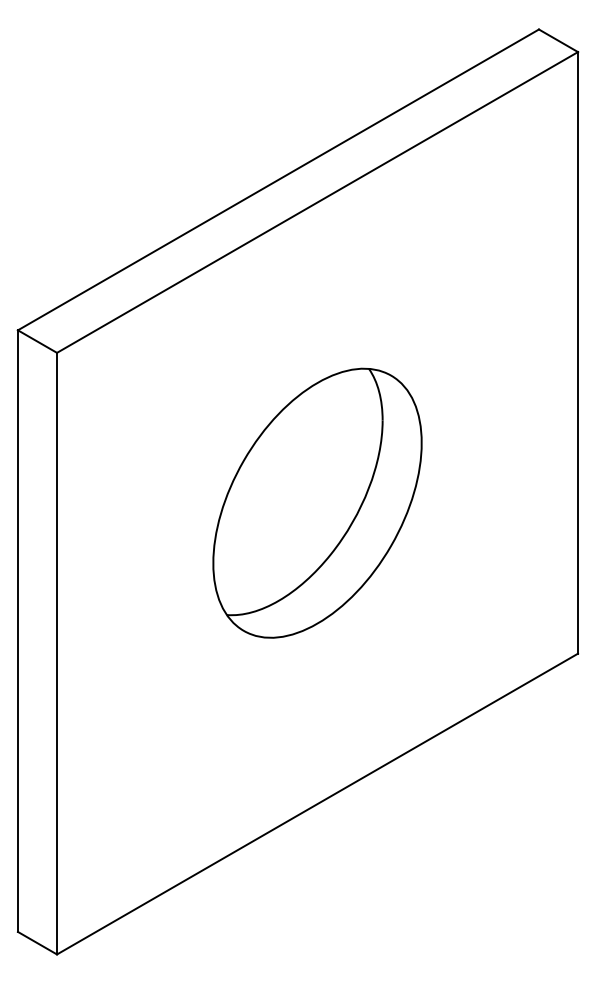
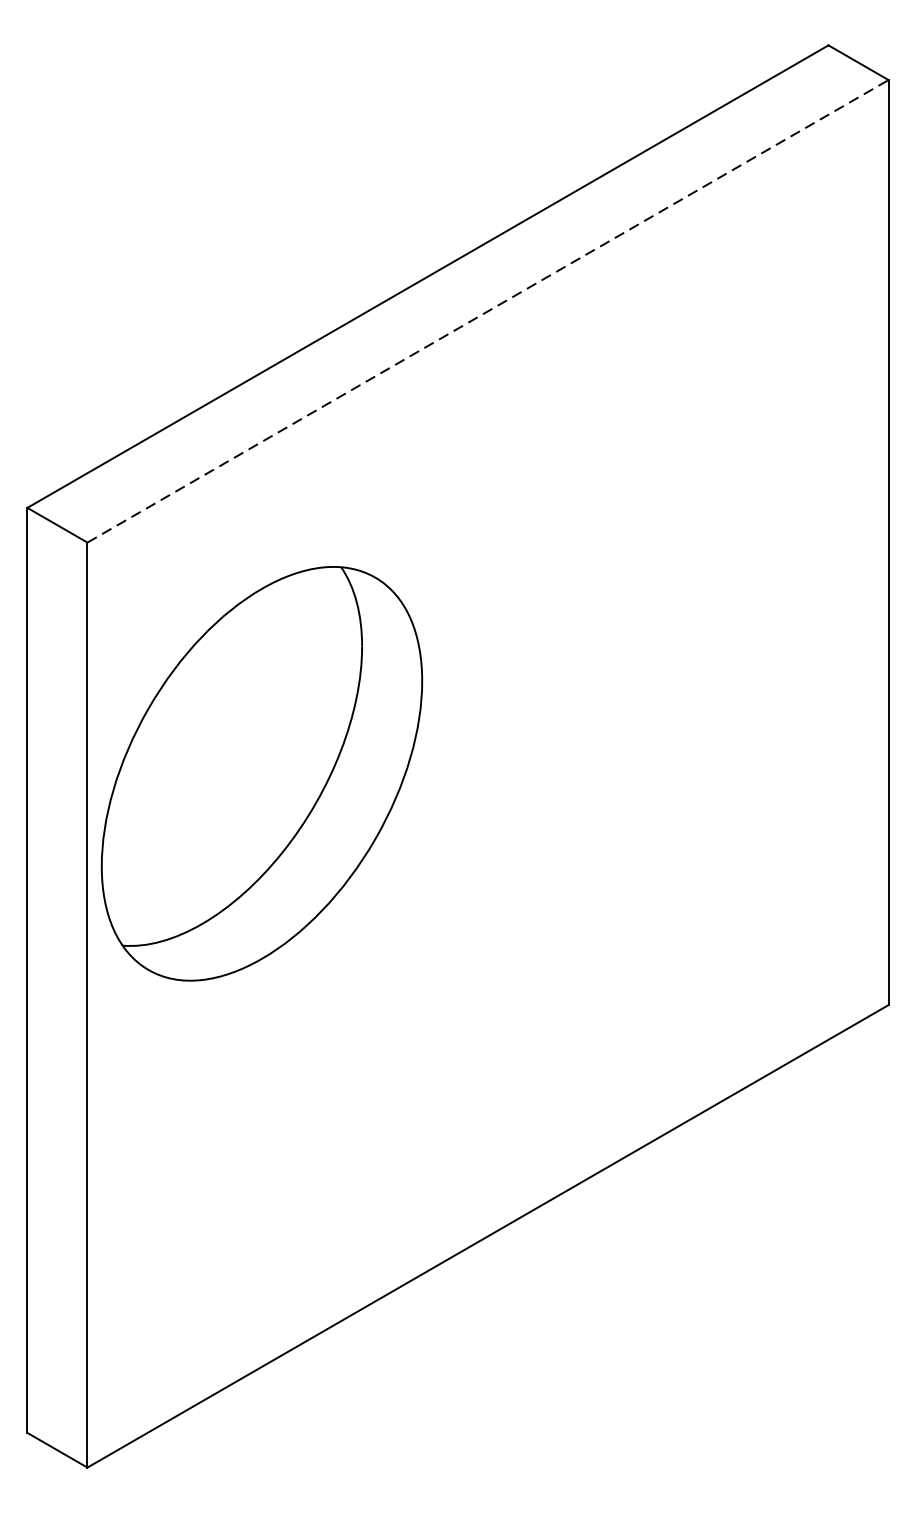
line: (317, 202) -> (487, 311), solid -> dashed
part: (317, 502) -> (261, 772), moved

